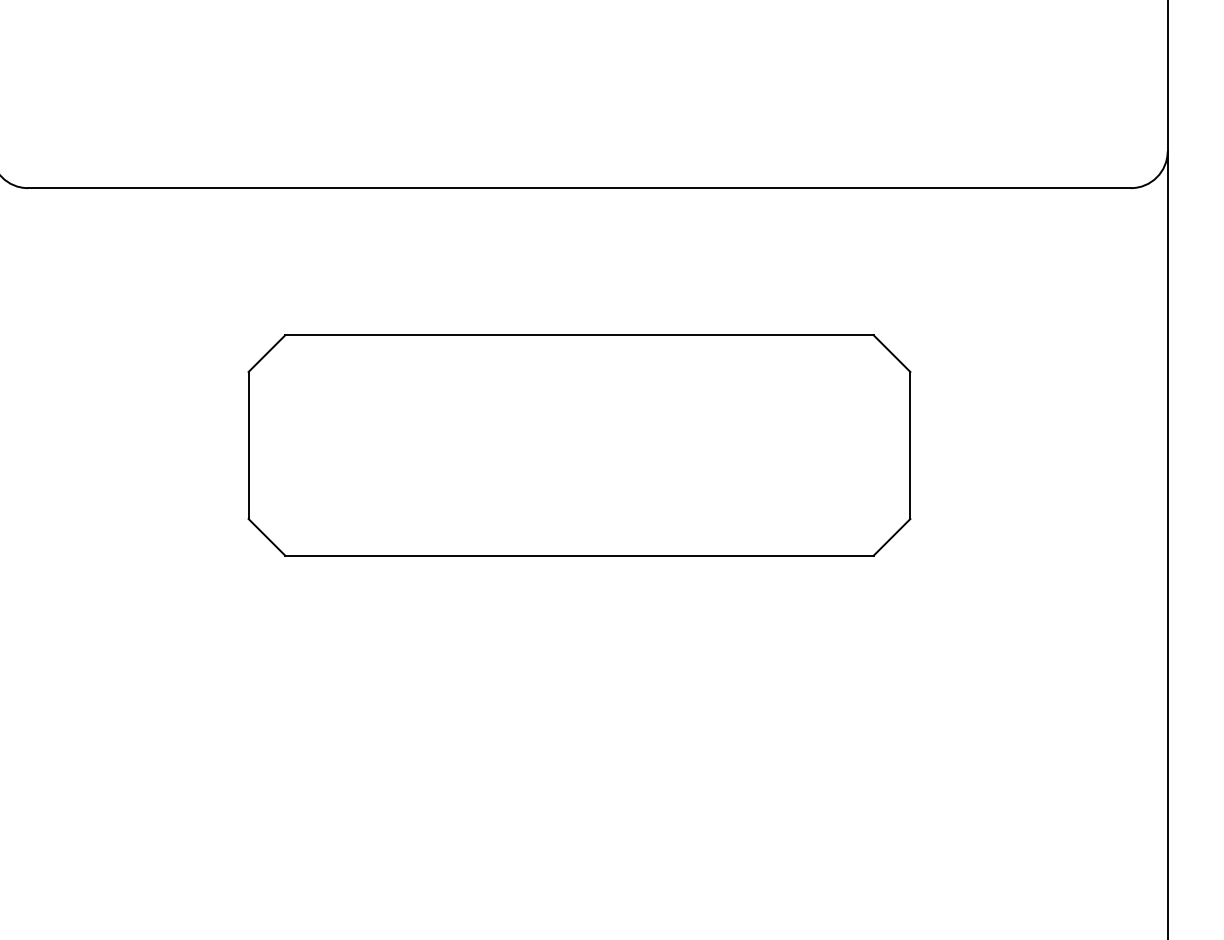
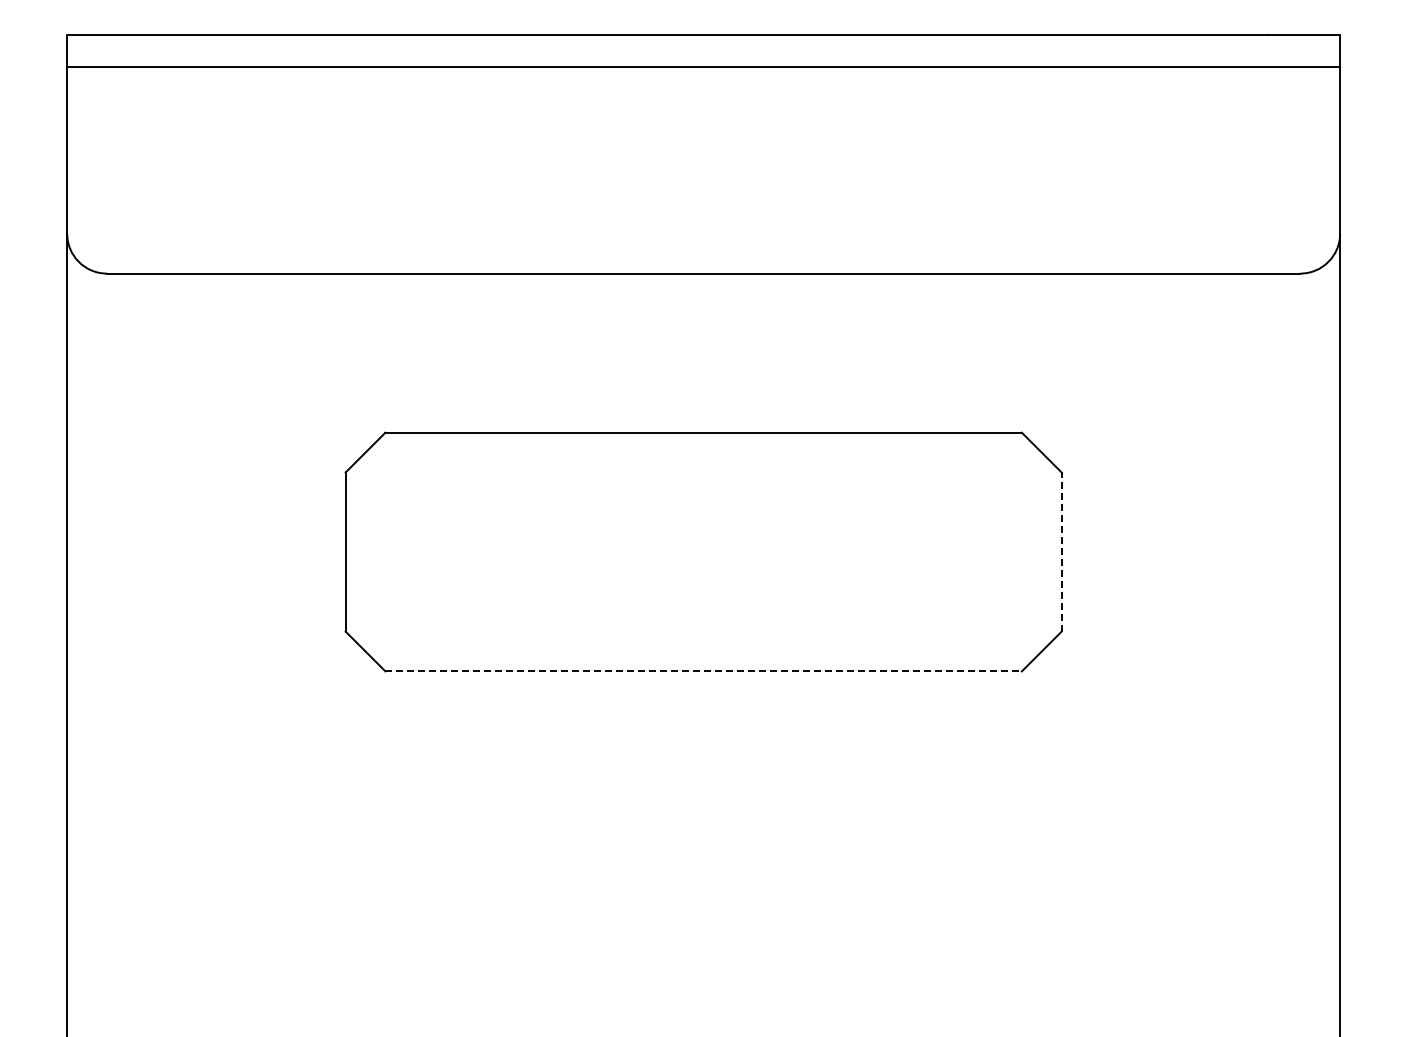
line: (910, 445) -> (1061, 552), solid -> dashed
line: (580, 555) -> (704, 671), solid -> dashed

